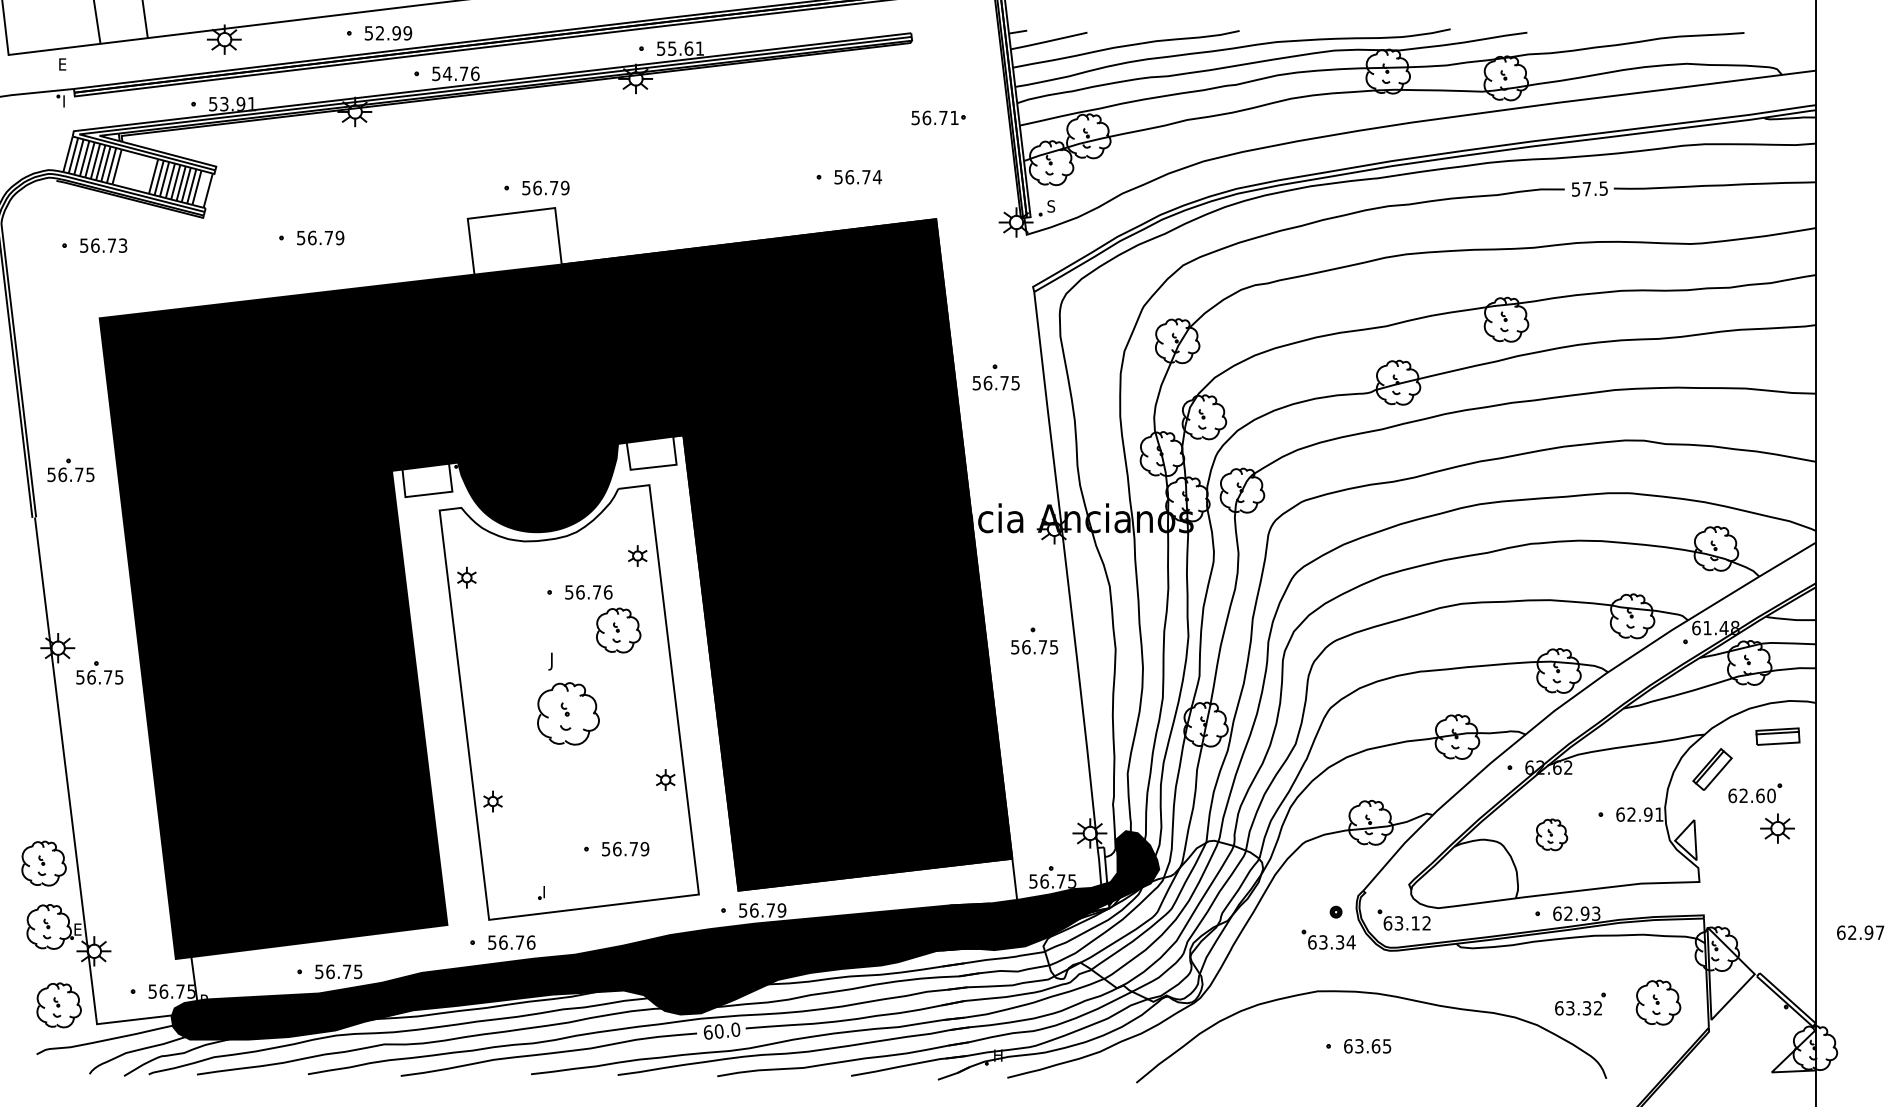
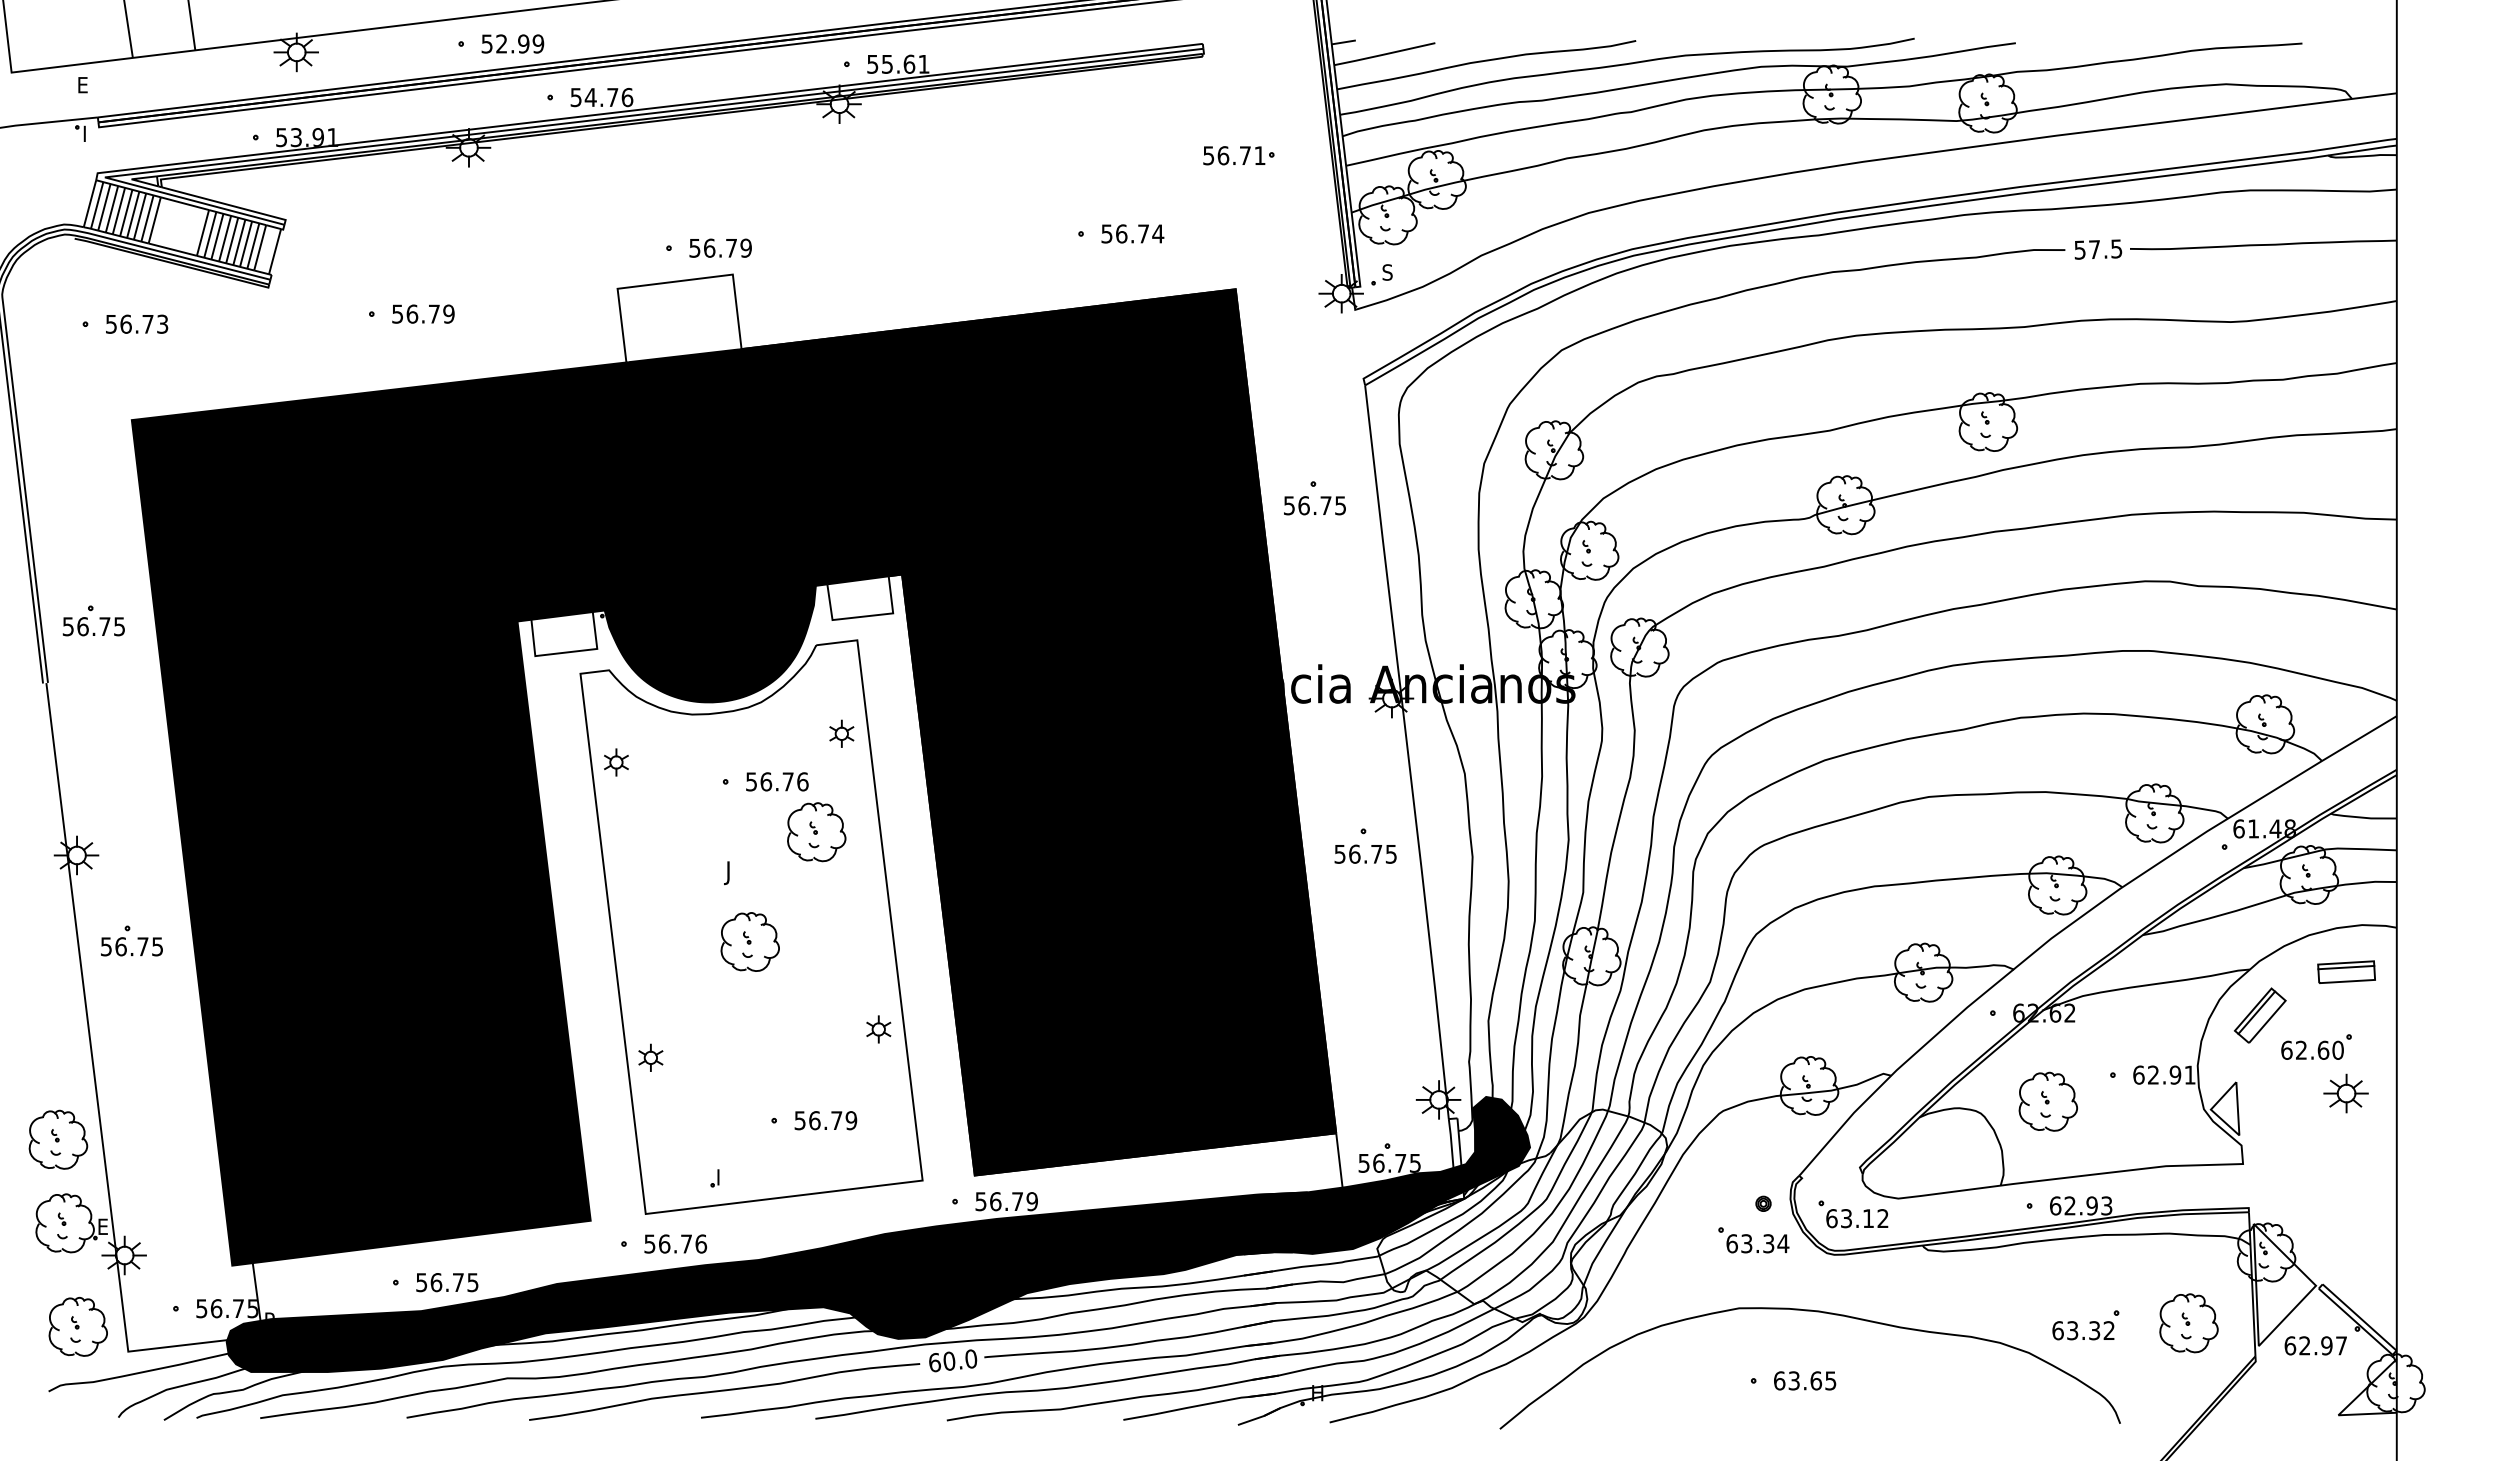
part: (99, 672) -> (131, 940), moved
part: (567, 713) -> (749, 941), size x0.71
part: (1551, 834) -> (2047, 1101), size x1.43
text: (1860, 932) -> (2315, 1345), moved

